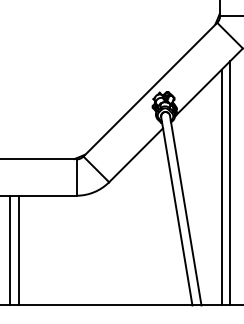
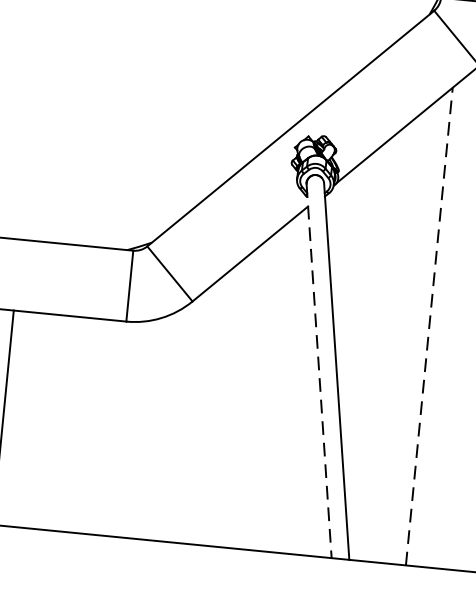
line: (230, 182) -> (429, 325), solid -> dashed
line: (221, 187) -> (410, 333), removed
line: (176, 211) -> (318, 371), solid -> dashed

